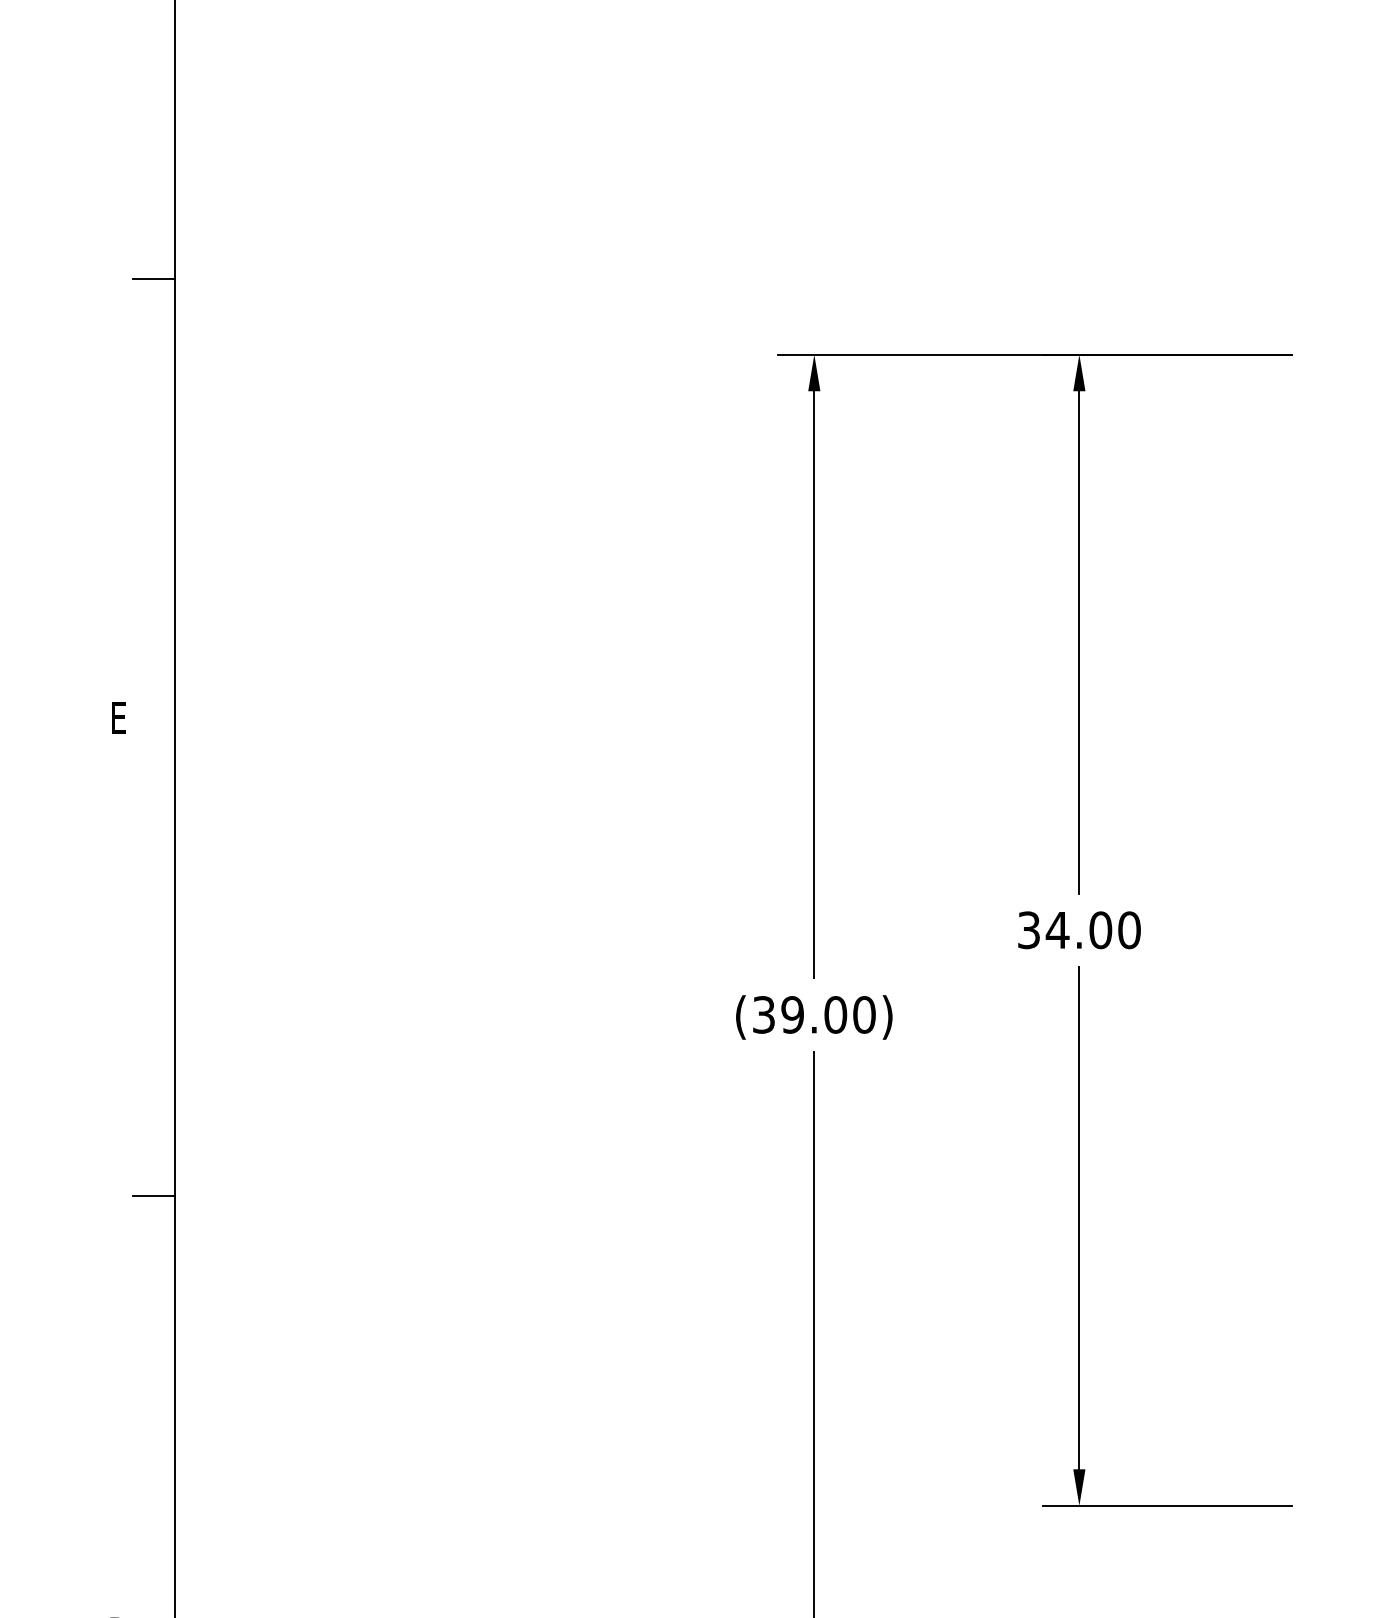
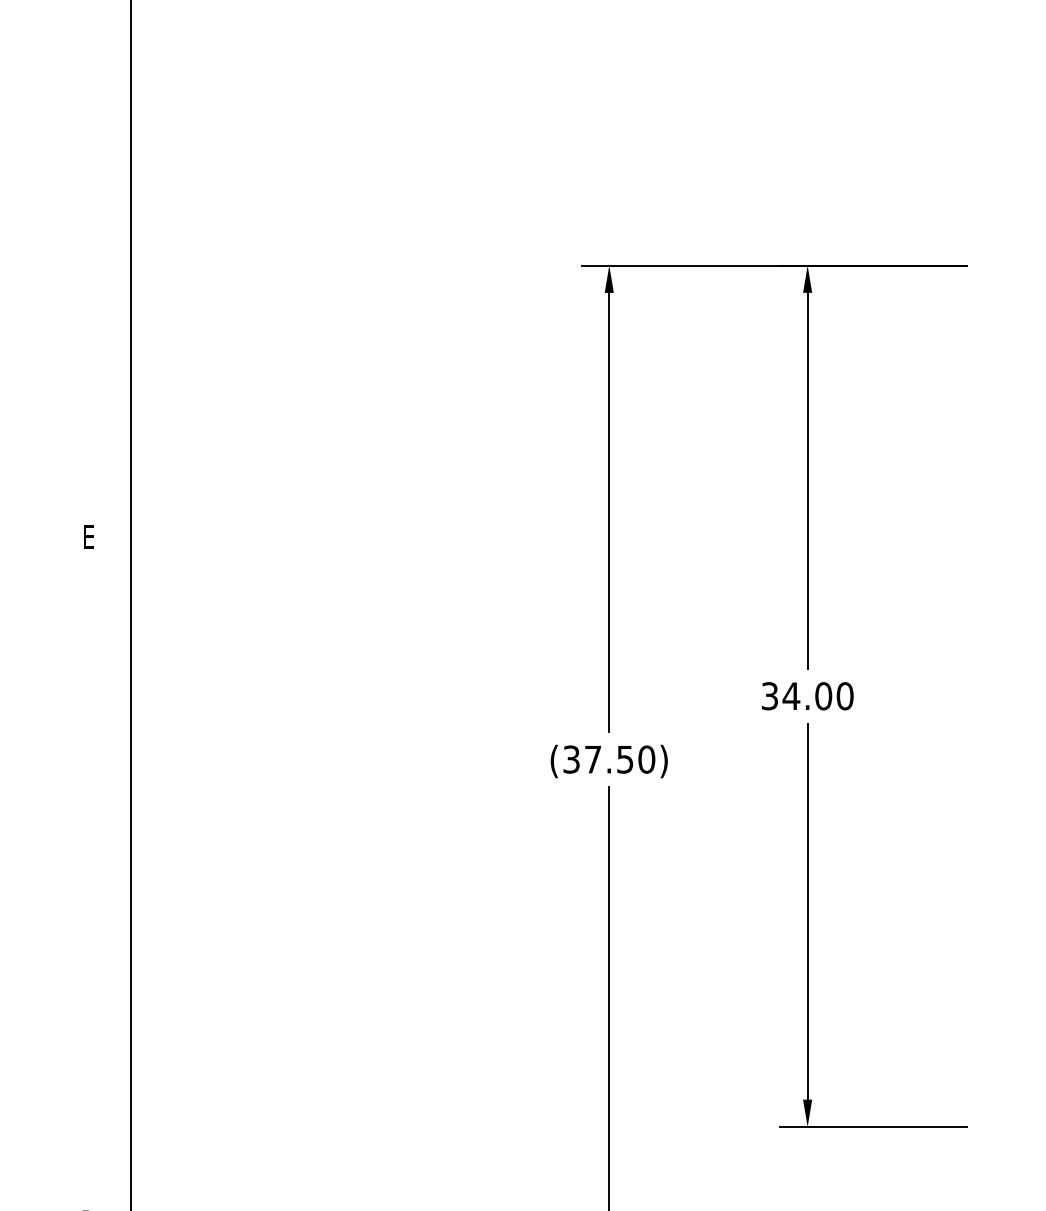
line: (153, 278) -> (114, 208), removed
text: (813, 1014) -> (608, 759), (39.00) -> (37.50)
line: (153, 1196) -> (114, 895), removed

